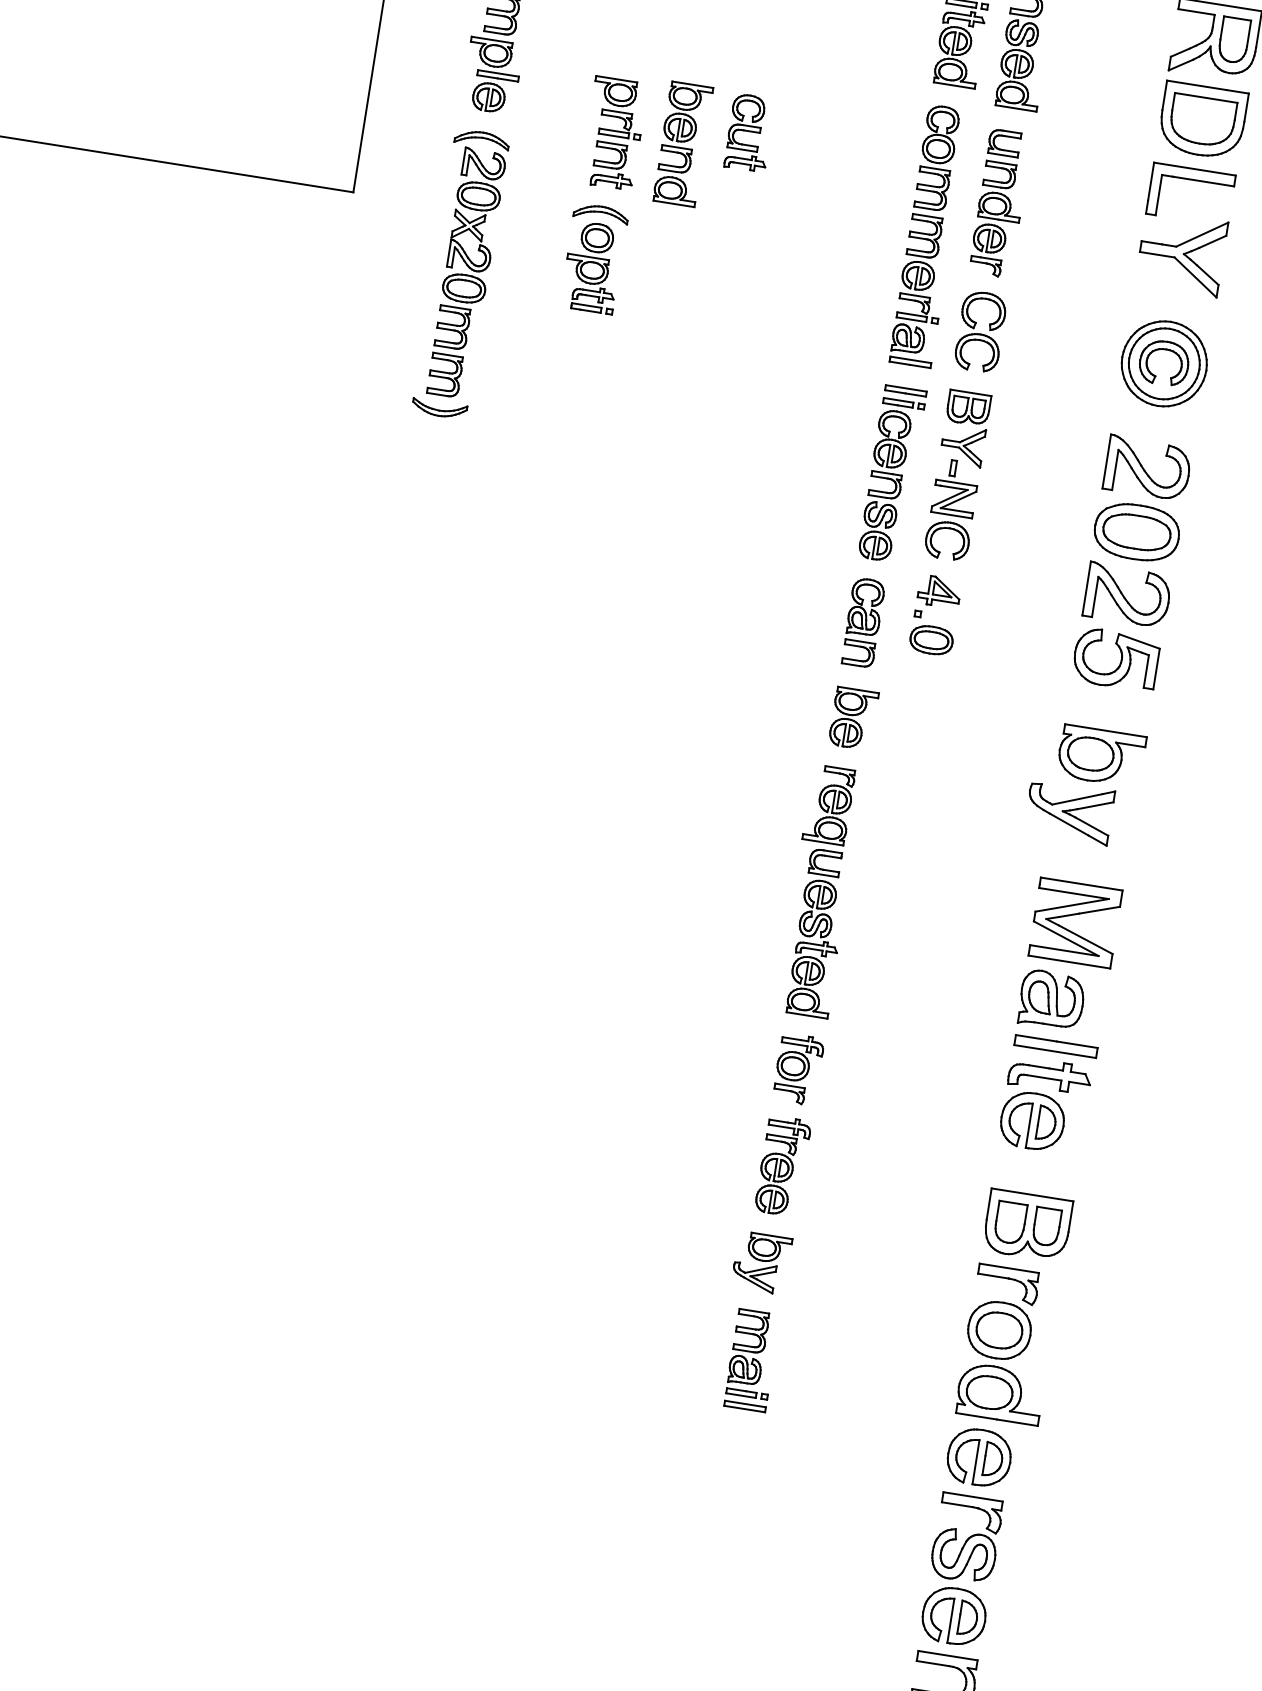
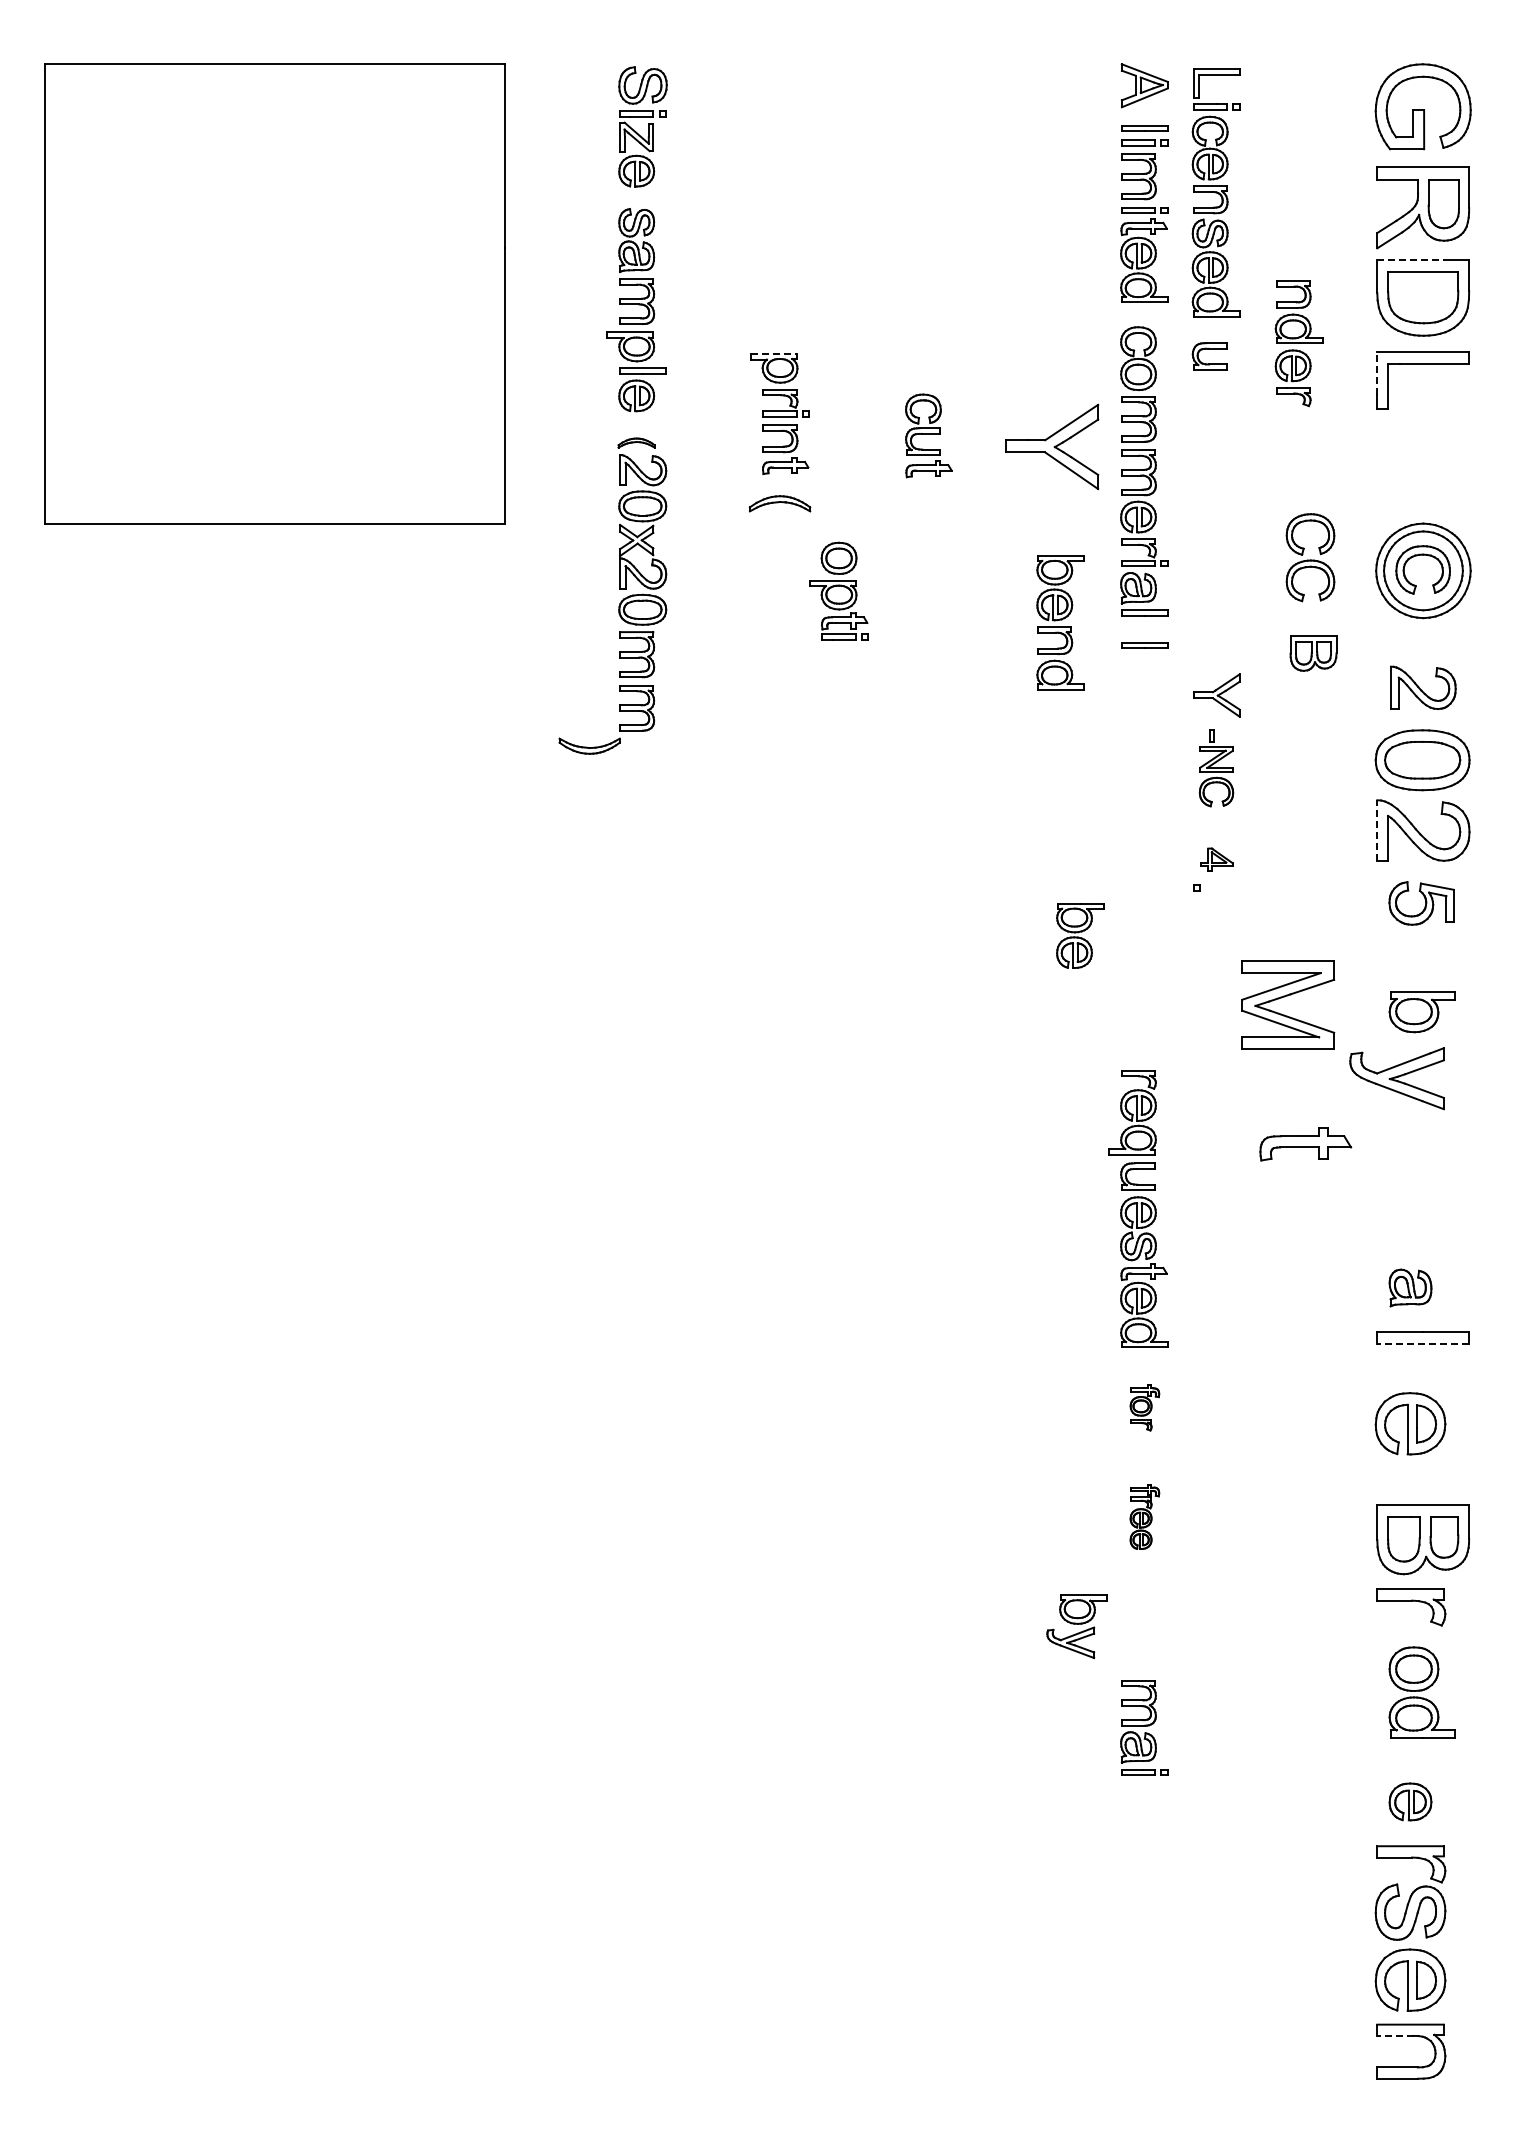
line: (617, 79) -> (774, 353), solid -> dashed
line: (1197, 85) -> (1411, 259), solid -> dashed
part: (749, 132) -> (928, 435), moved
part: (482, 138) -> (636, 442), size x0.6
part: (682, 144) -> (1060, 622), moved
line: (1151, 180) -> (1377, 372), solid -> dashed
part: (997, 219) -> (1298, 343), moved
part: (1181, 253) -> (1052, 446), moved
part: (592, 266) -> (838, 590), moved
part: (980, 331) -> (1310, 557), moved
part: (439, 408) -> (589, 745), moved
part: (968, 408) -> (1313, 653), moved
part: (1147, 467) -> (1423, 687), size x0.7
part: (891, 480) -> (1144, 746), removed
part: (952, 509) -> (1216, 767), size x0.7
line: (1086, 588) -> (1377, 830), solid -> dashed
part: (939, 591) -> (1216, 859), size x0.7
part: (863, 622) -> (1138, 906), removed
part: (930, 640) -> (1215, 914), removed
part: (1115, 659) -> (1421, 903), size x0.7
part: (853, 718) -> (1080, 935), moved
part: (1100, 755) -> (1421, 1011), size x0.7
part: (1076, 915) -> (1287, 996), moved
part: (1051, 999) -> (1410, 1287), size x0.6
line: (1055, 1051) -> (1423, 1343), solid -> dashed
part: (798, 1069) -> (1144, 1407), size x0.6
part: (1049, 1076) -> (1305, 1144), moved
part: (782, 1166) -> (1144, 1516), size x0.6
part: (761, 1262) -> (1076, 1626), moved
part: (1004, 1361) -> (1421, 1692), size x0.7
part: (744, 1406) -> (1144, 1786), removed
part: (979, 1457) -> (1410, 1801), size x0.6
line: (932, 1663) -> (1394, 2035), solid -> dashed

